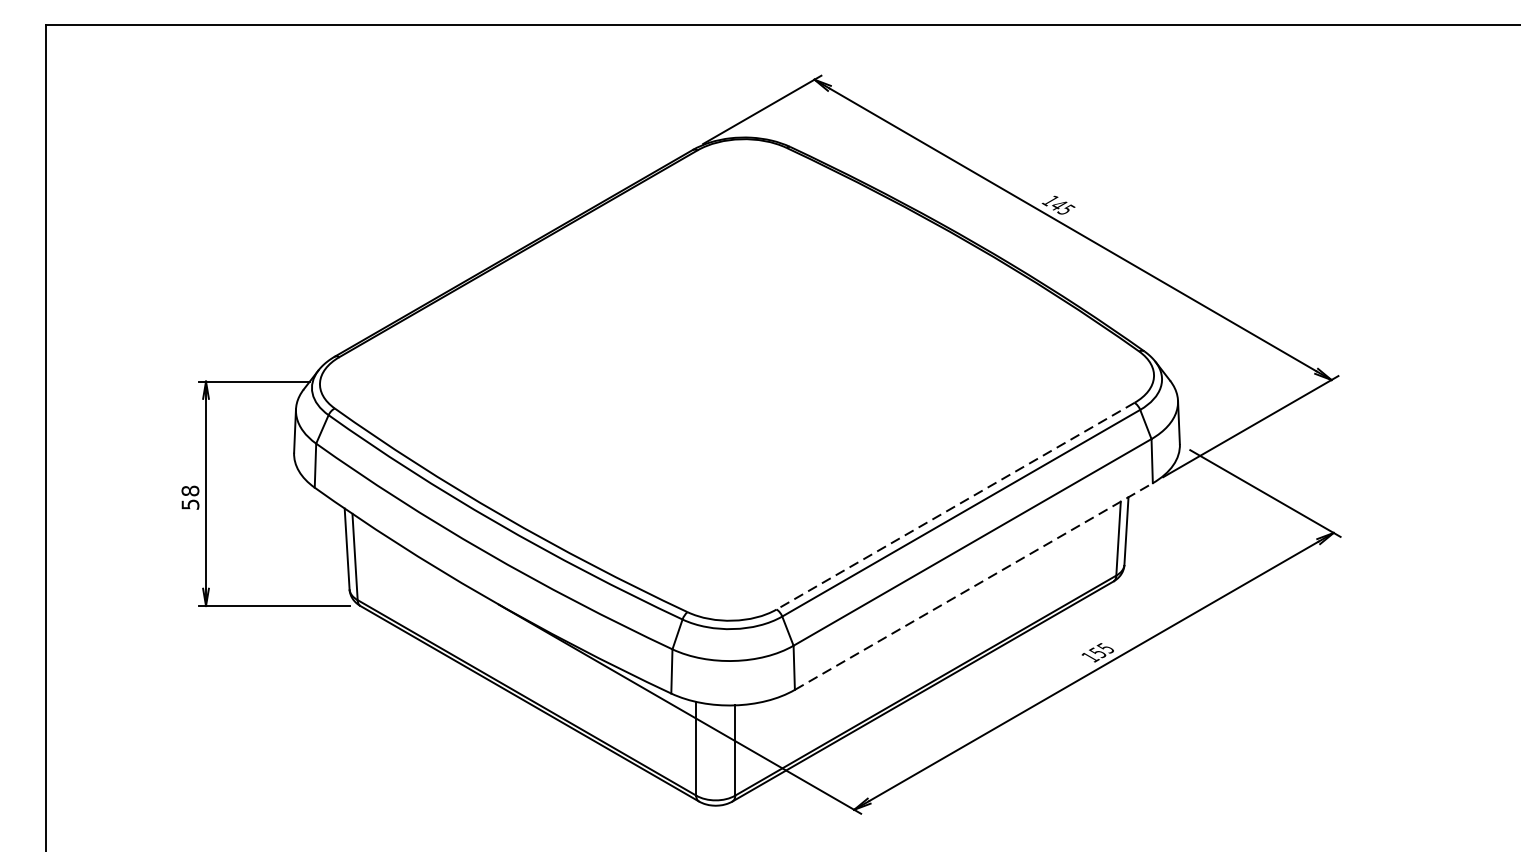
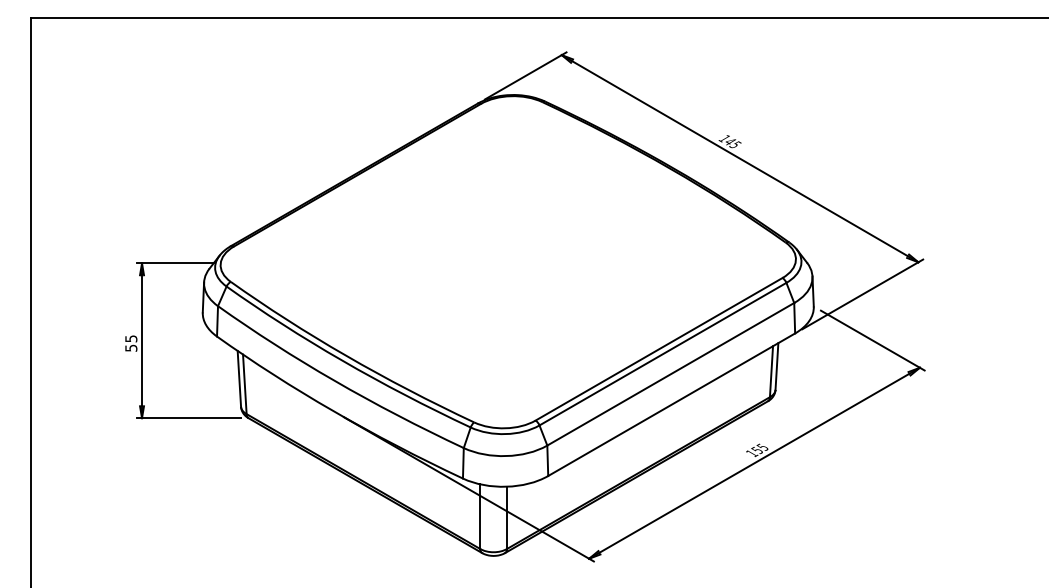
text: (190, 490) -> (131, 338), 58 -> 55
line: (956, 506) -> (659, 349), dashed -> solid
line: (973, 586) -> (671, 404), dashed -> solid

